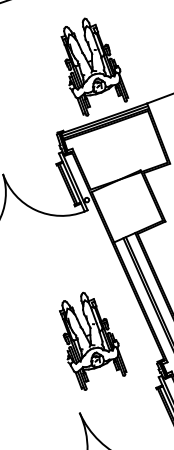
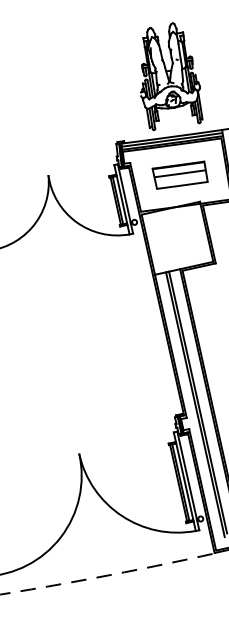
part: (117, 150) -> (179, 174), added
part: (91, 339) -> (108, 376), removed

